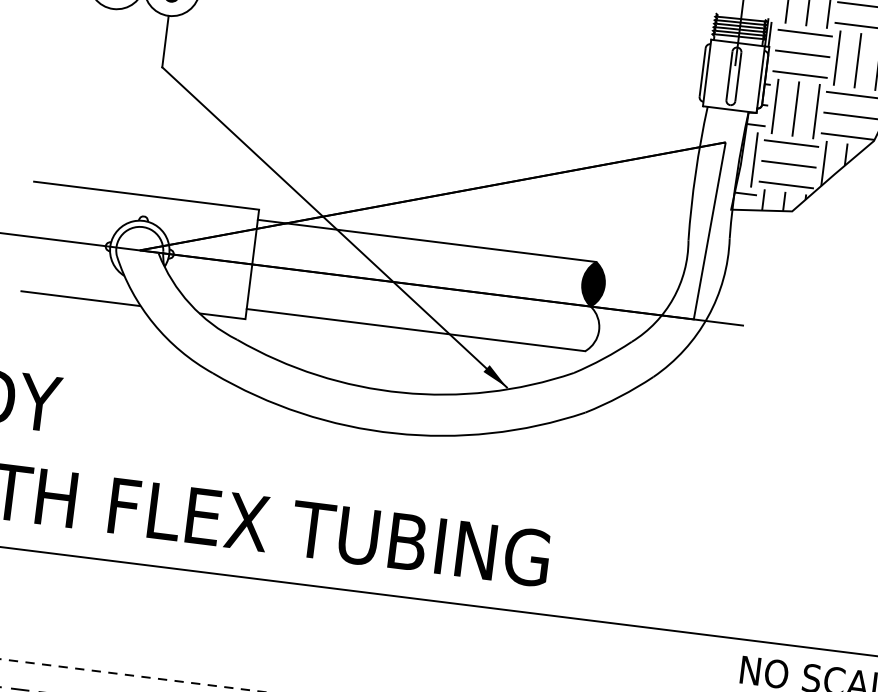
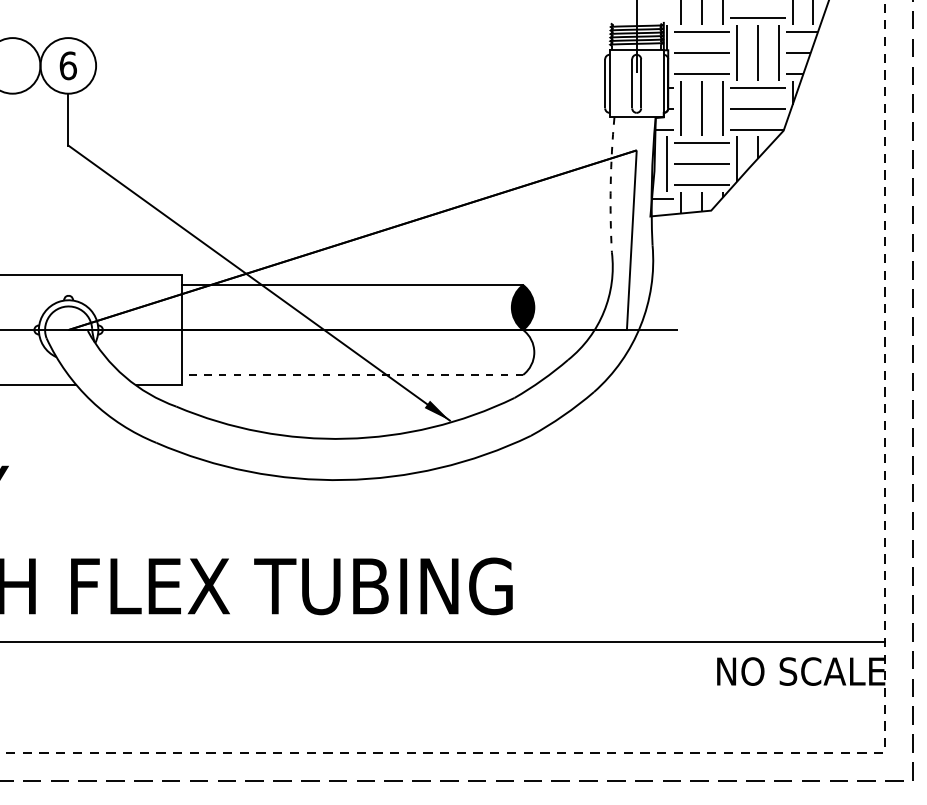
arc: (695, 173) -> (610, 184), solid -> dashed
line: (415, 329) -> (352, 374), solid -> dashed

